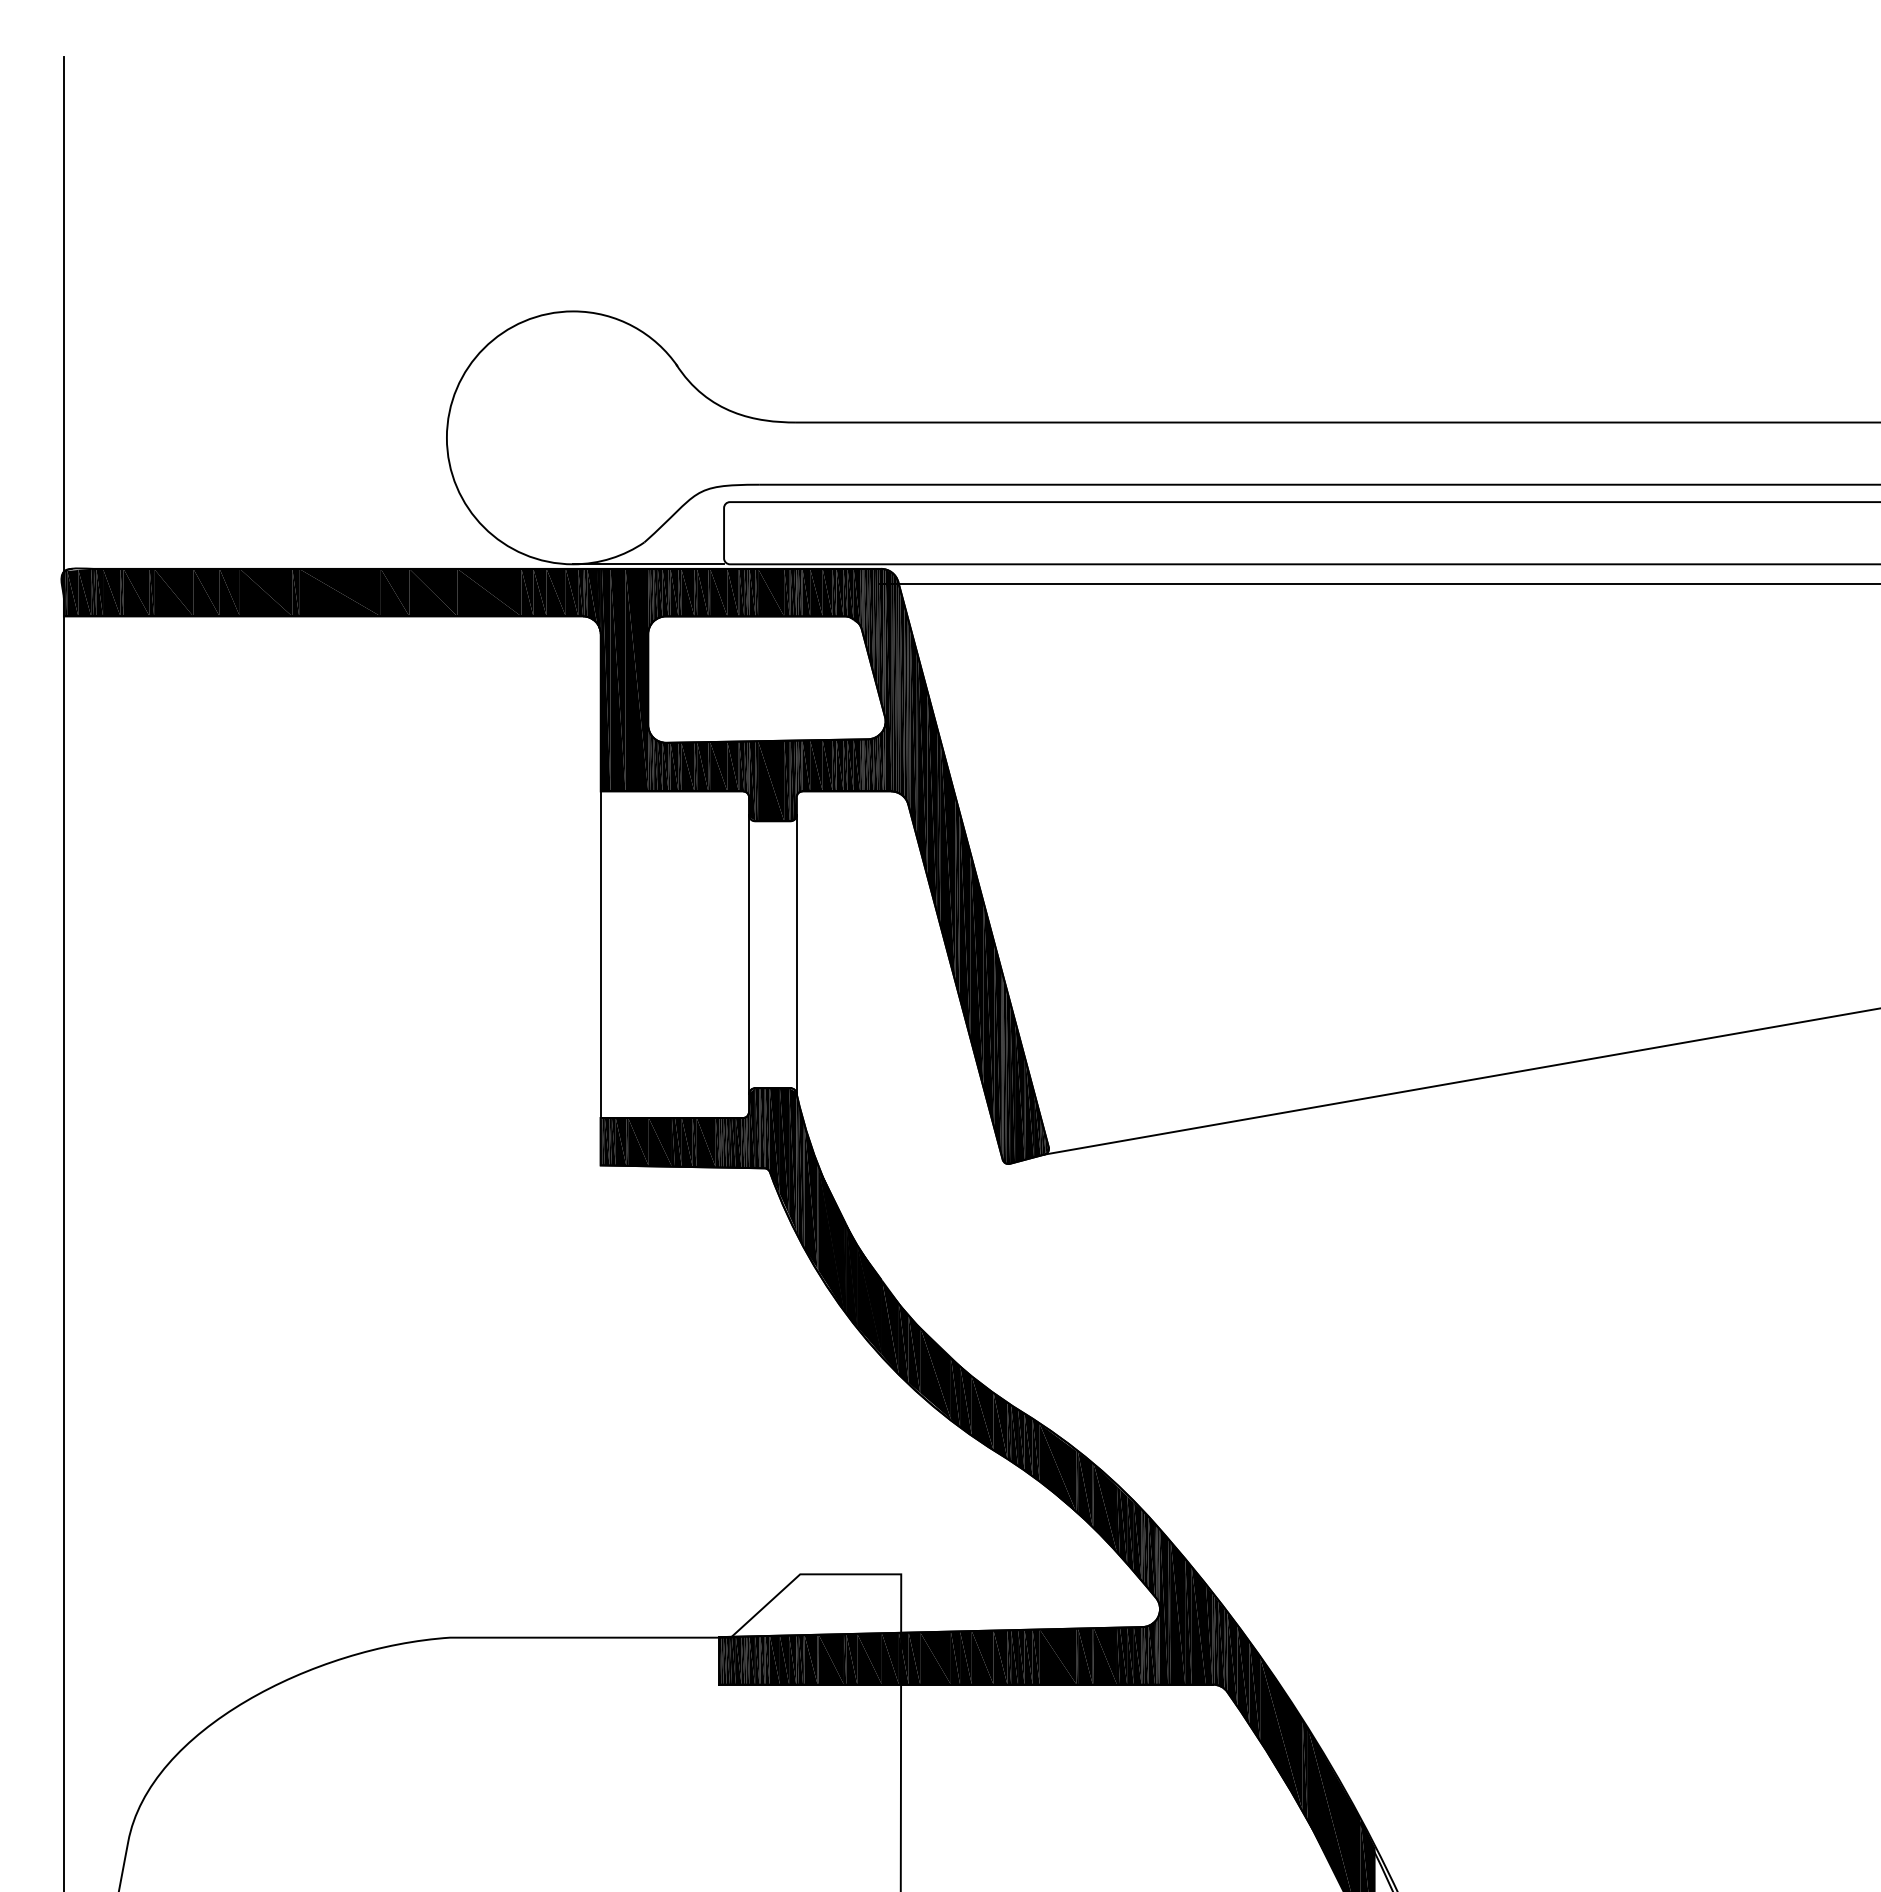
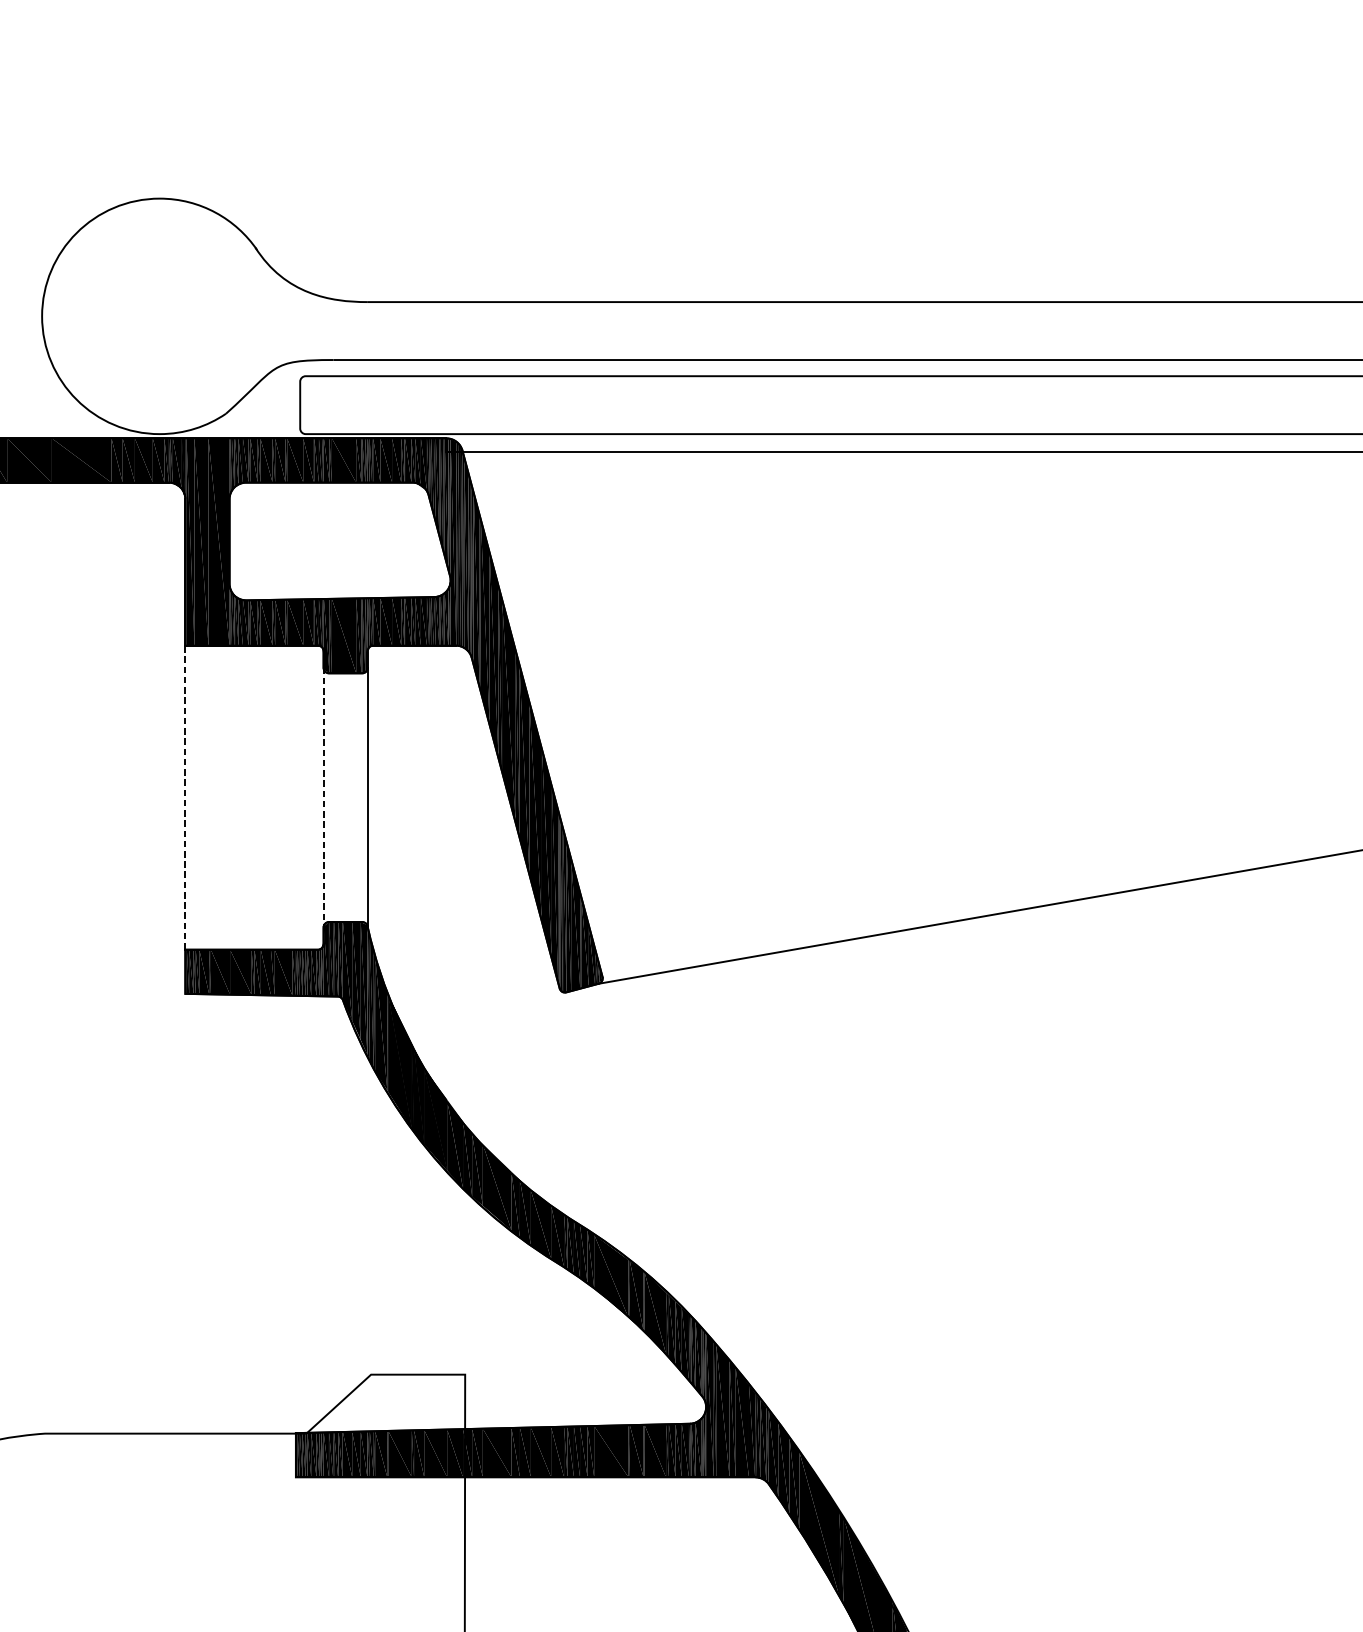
line: (648, 564) -> (229, 434), removed
line: (600, 954) -> (185, 797), solid -> dashed
line: (749, 954) -> (323, 797), solid -> dashed

